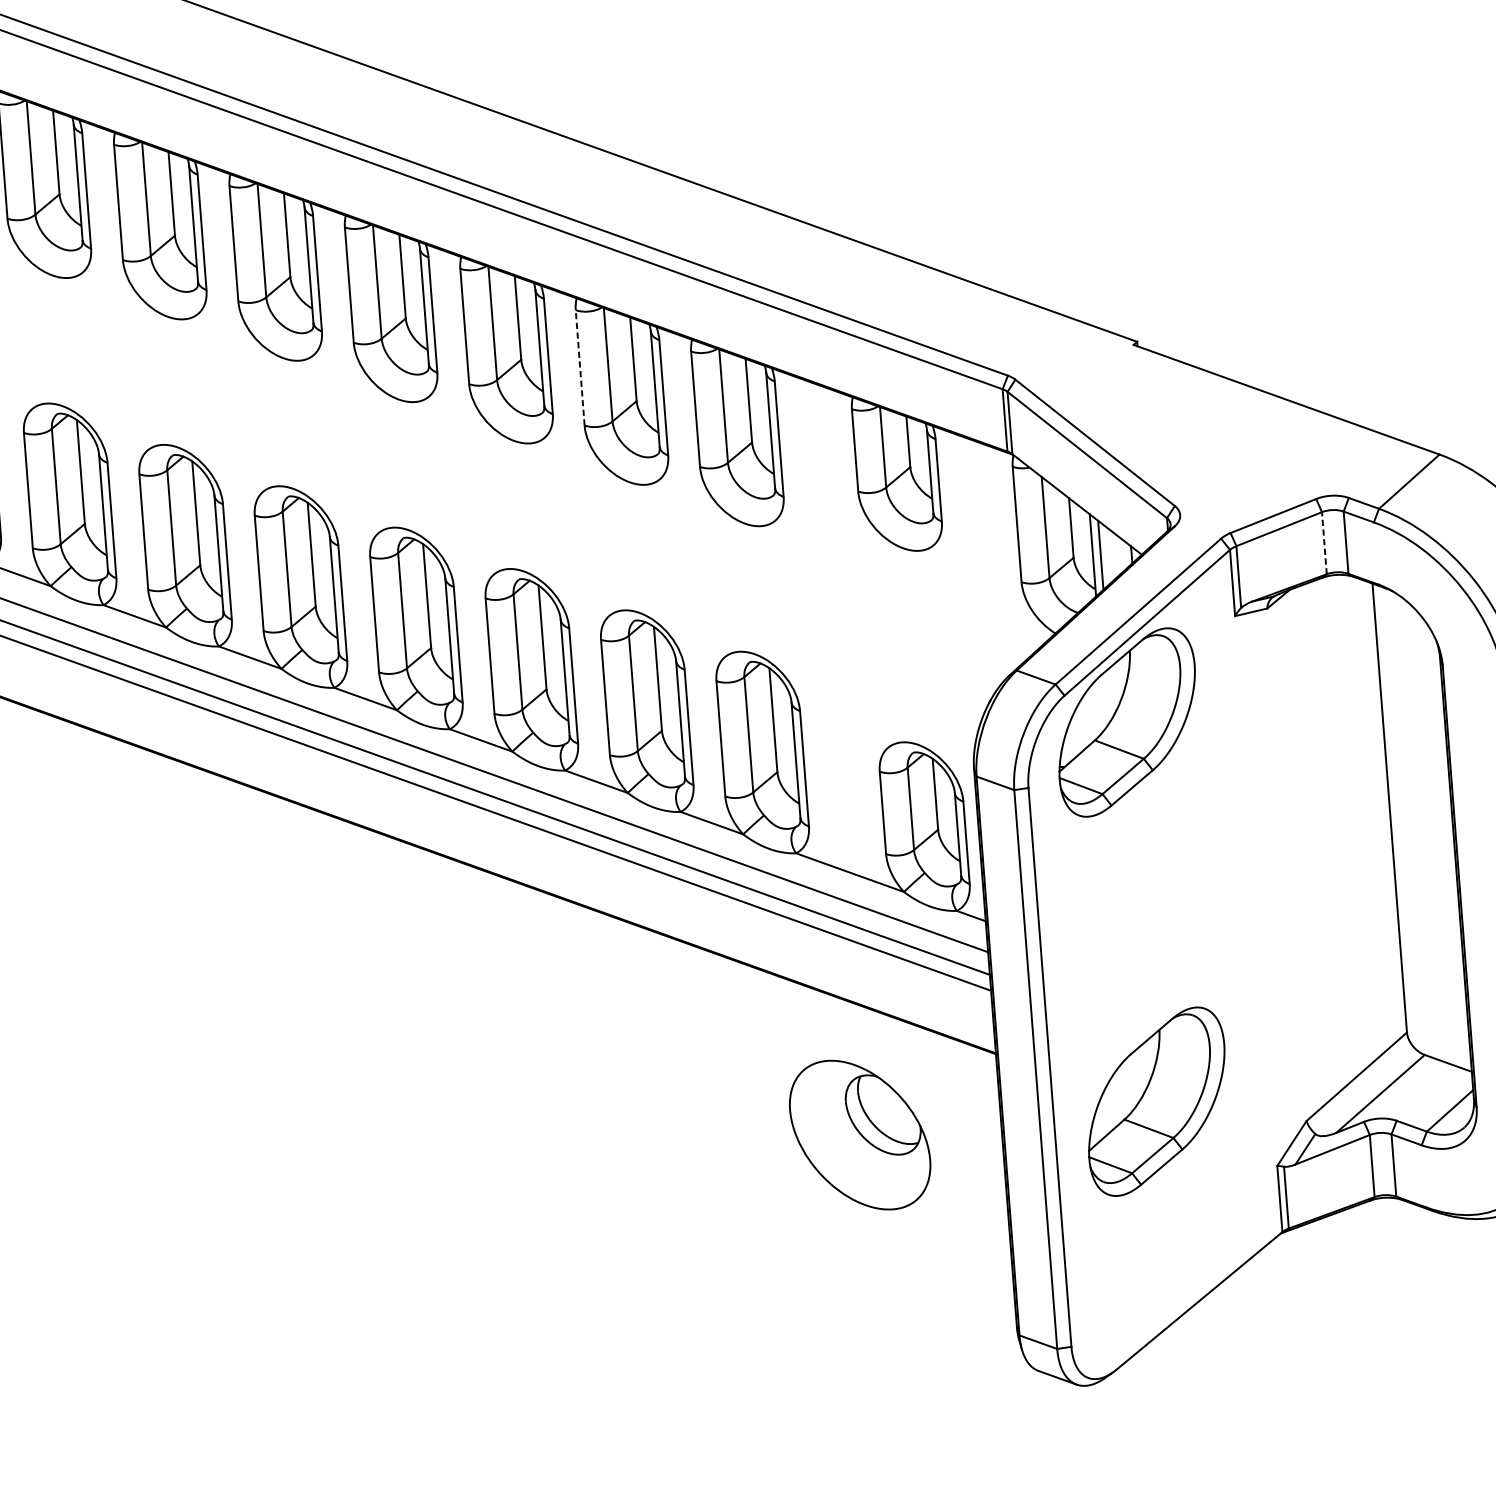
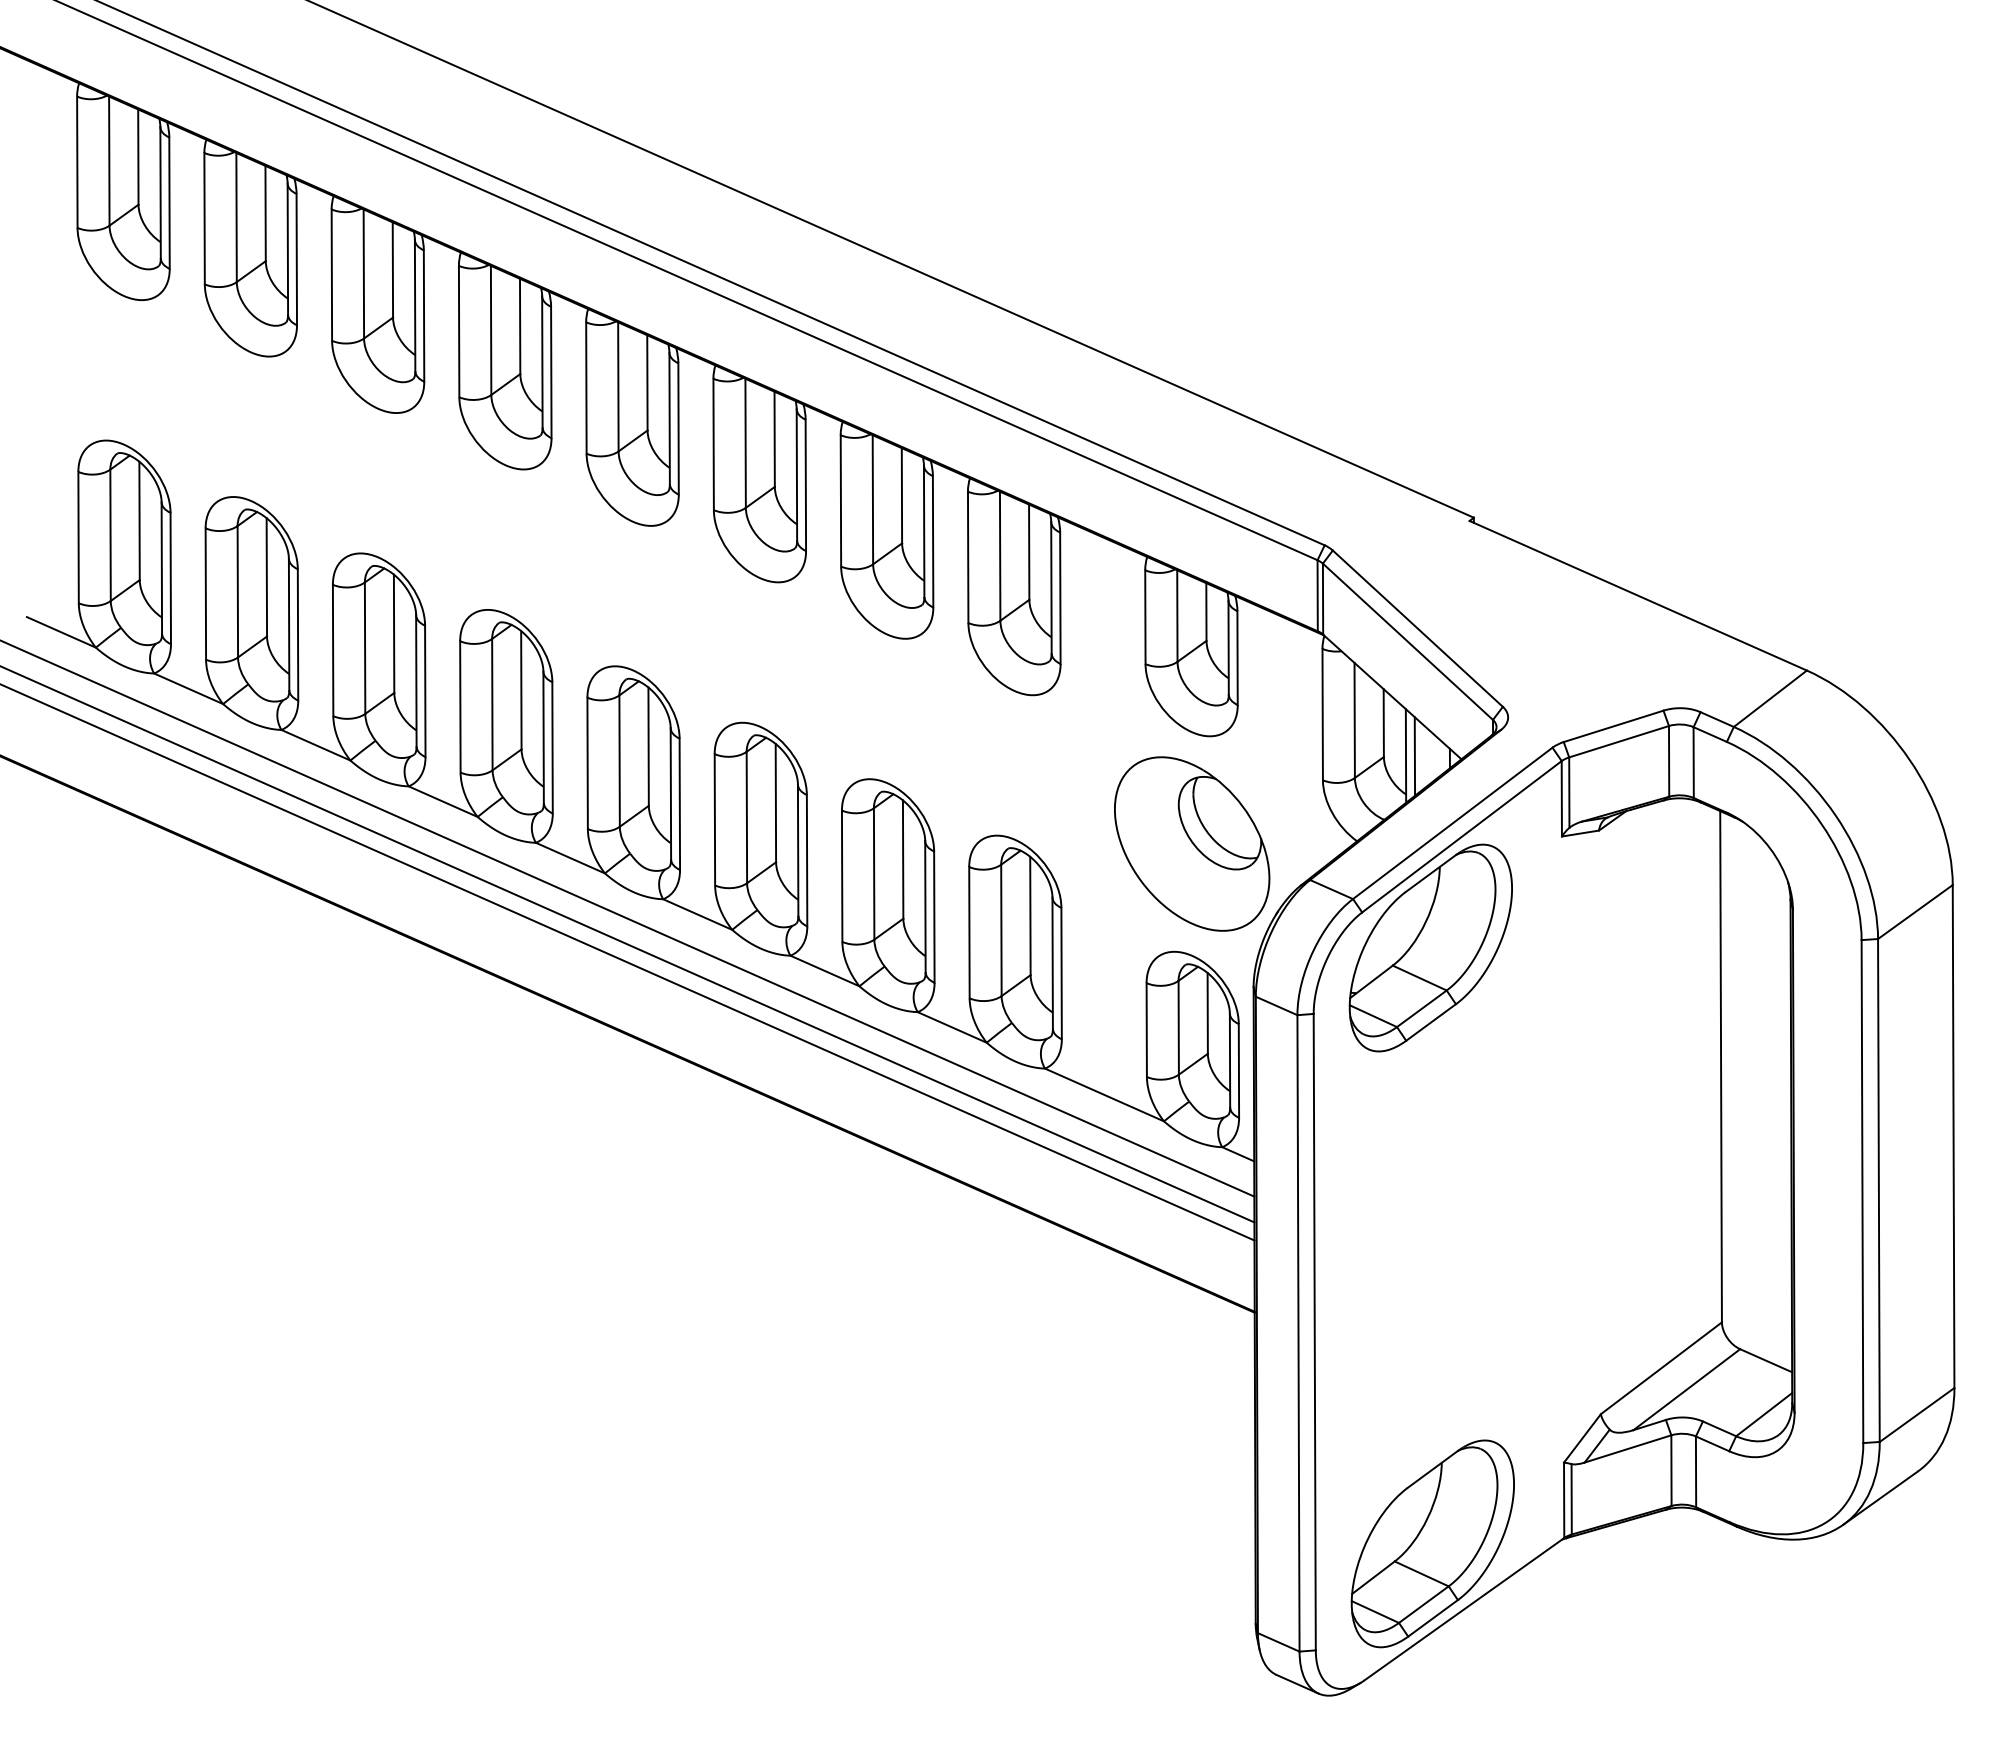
line: (579, 367) -> (840, 500), dashed -> solid
line: (1324, 542) -> (1669, 760), dashed -> solid
part: (1156, 1101) -> (1432, 1543), moved
part: (860, 1134) -> (1192, 843), moved

